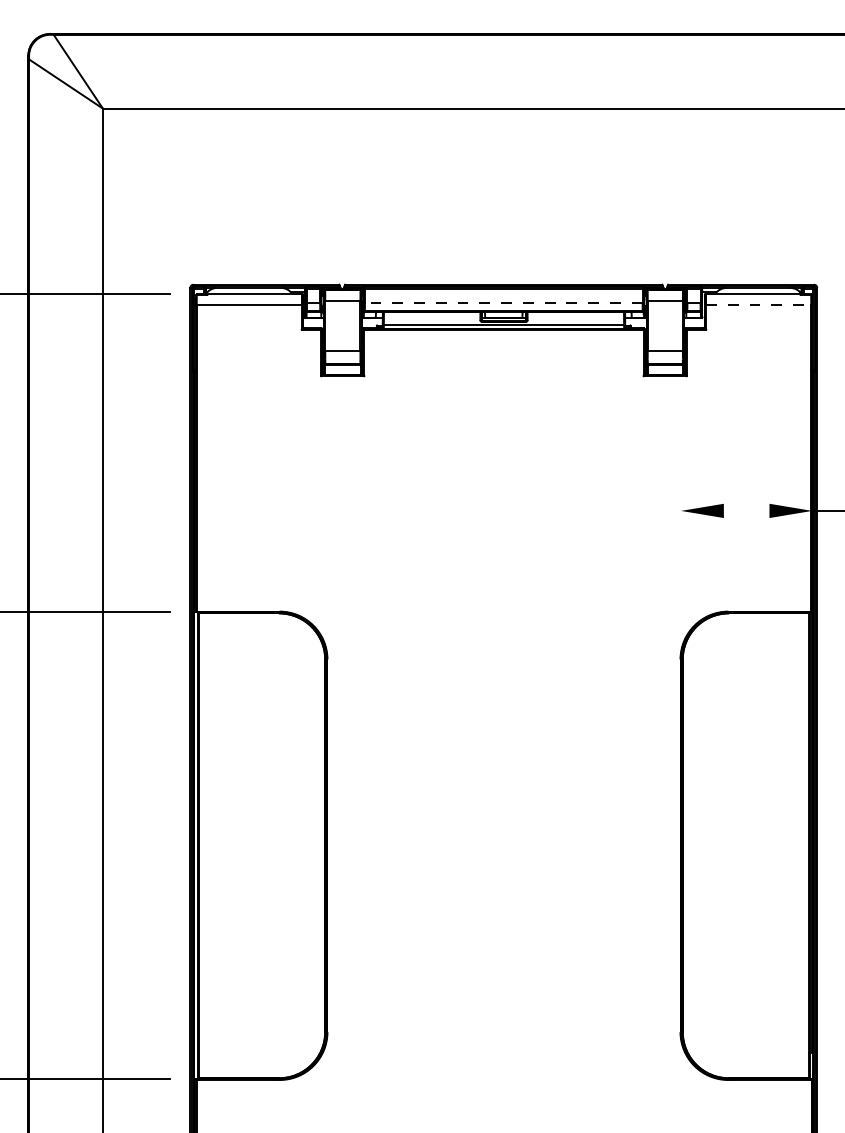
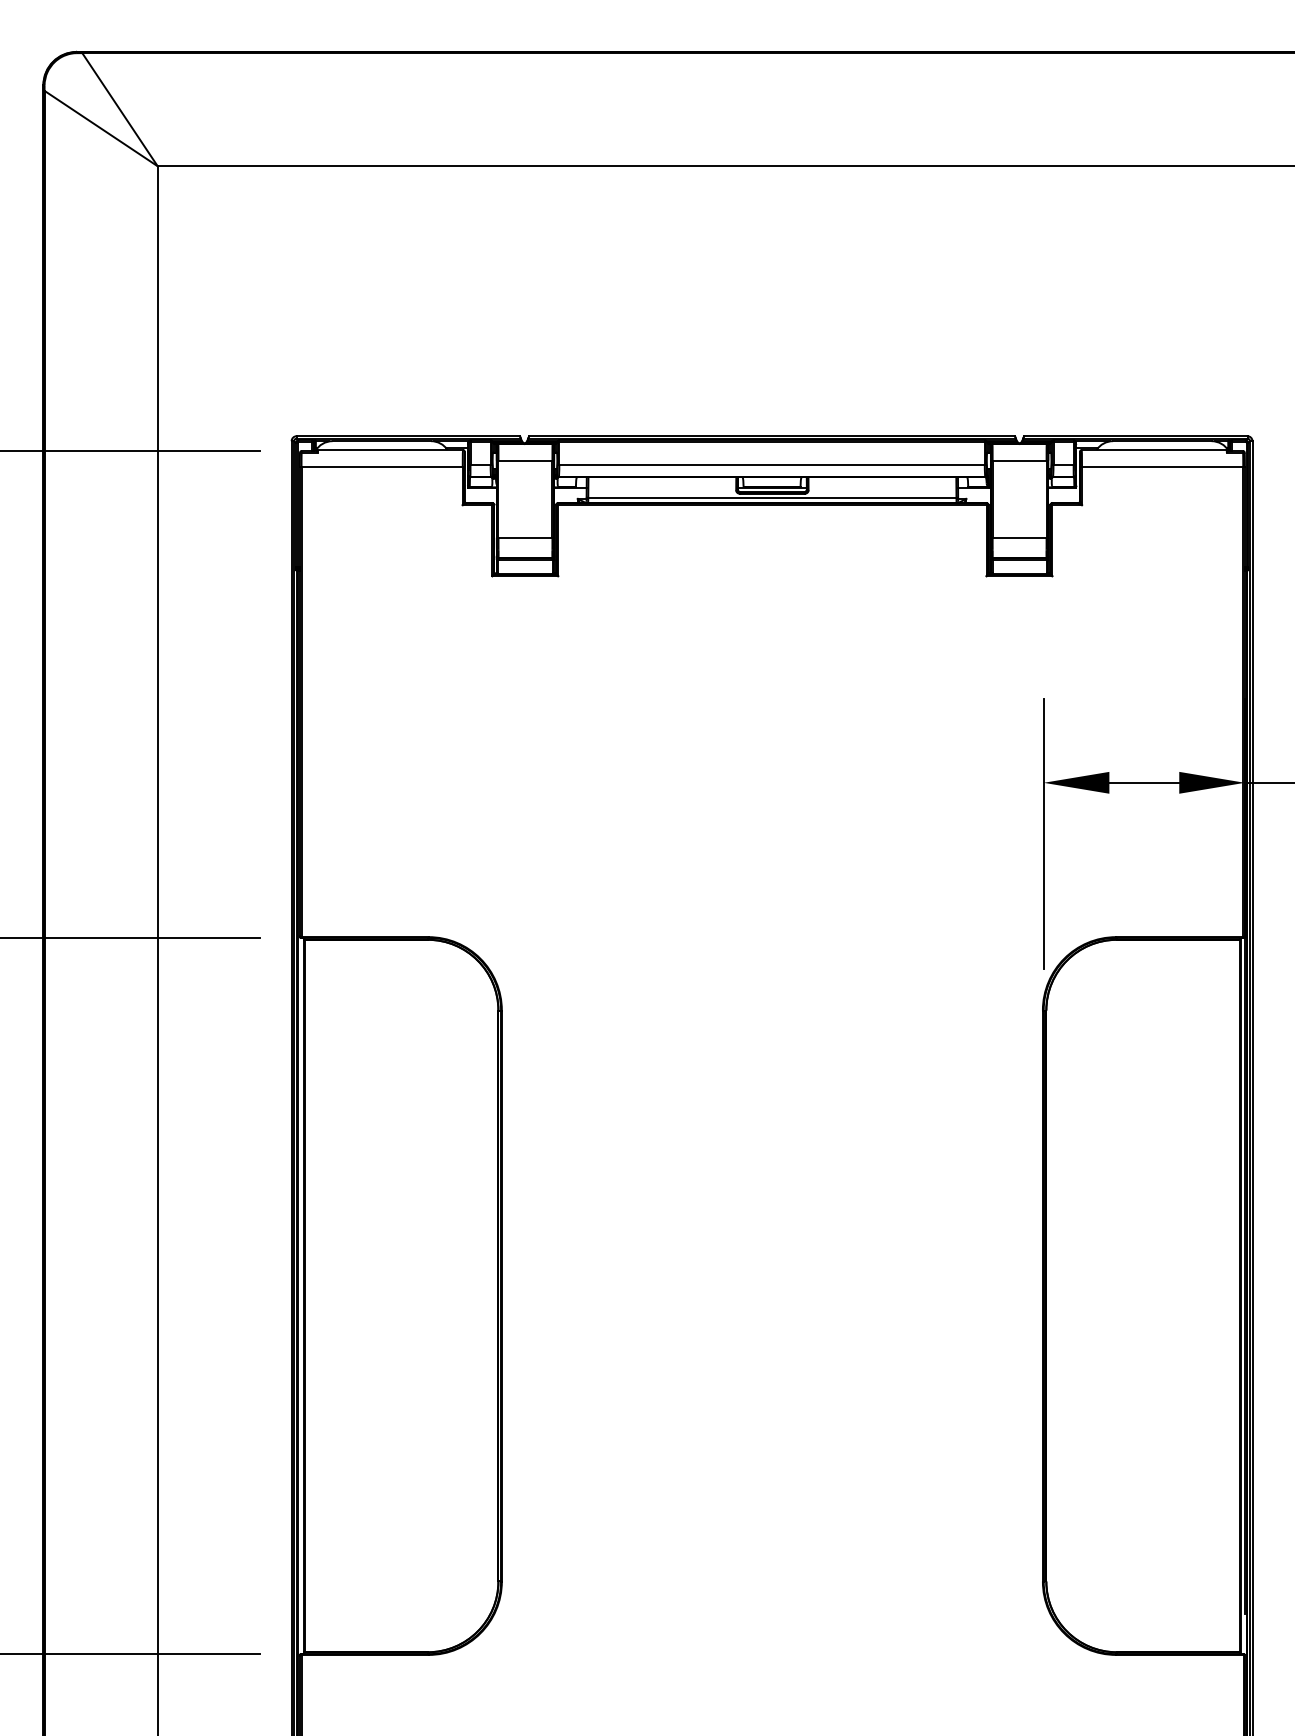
line: (503, 303) -> (771, 464), dashed -> solid
line: (758, 304) -> (1162, 466), dashed -> solid
line: (746, 510) -> (1144, 782), added
line: (681, 544) -> (1044, 834), added

